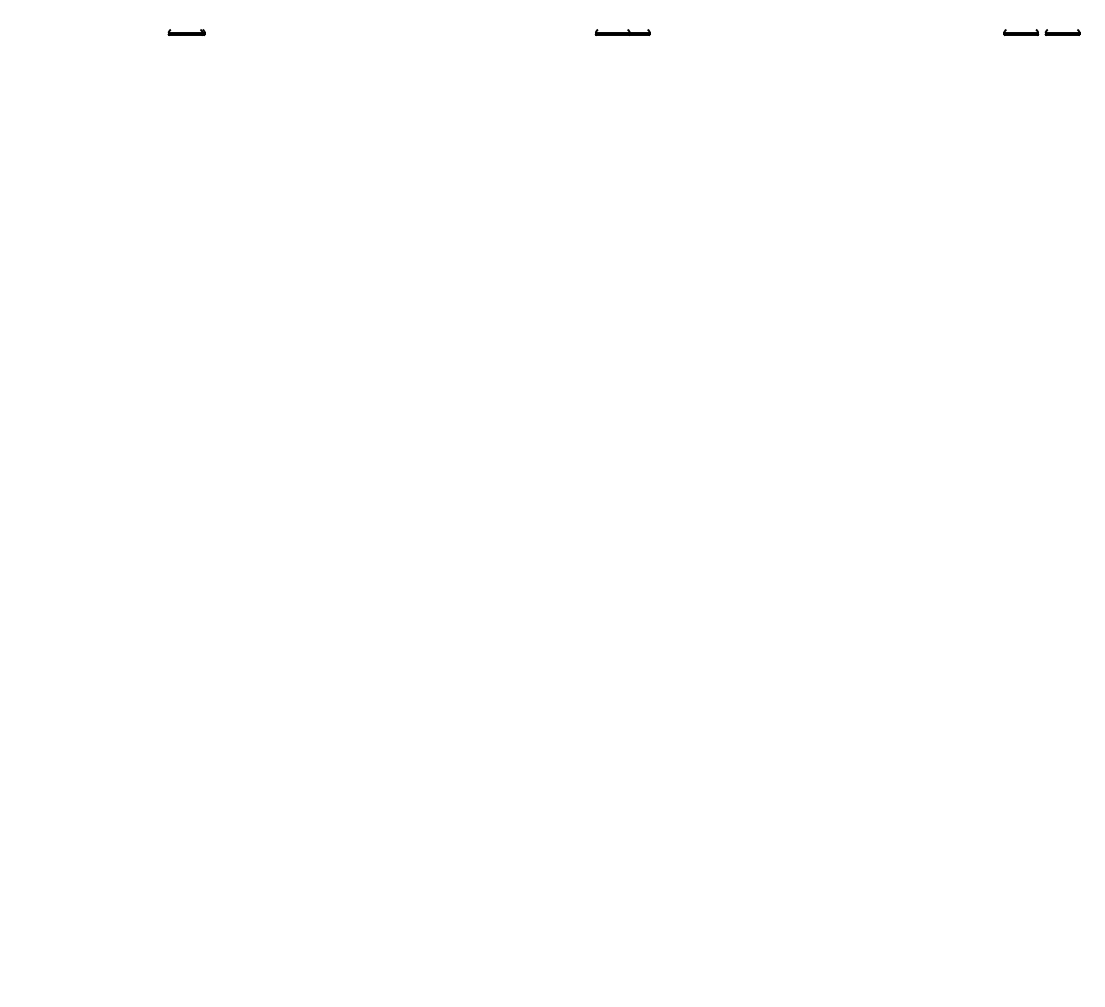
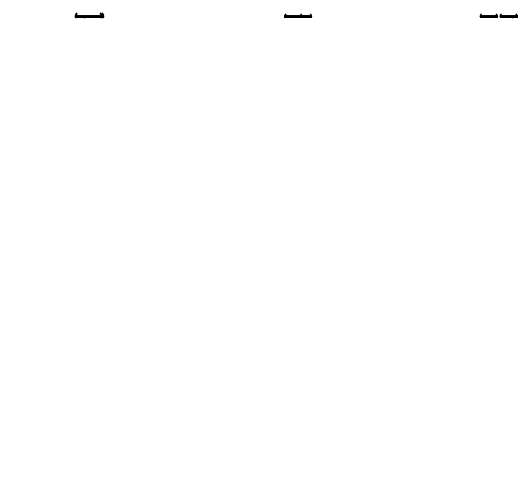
part: (186, 32) -> (89, 15), size x1.6

